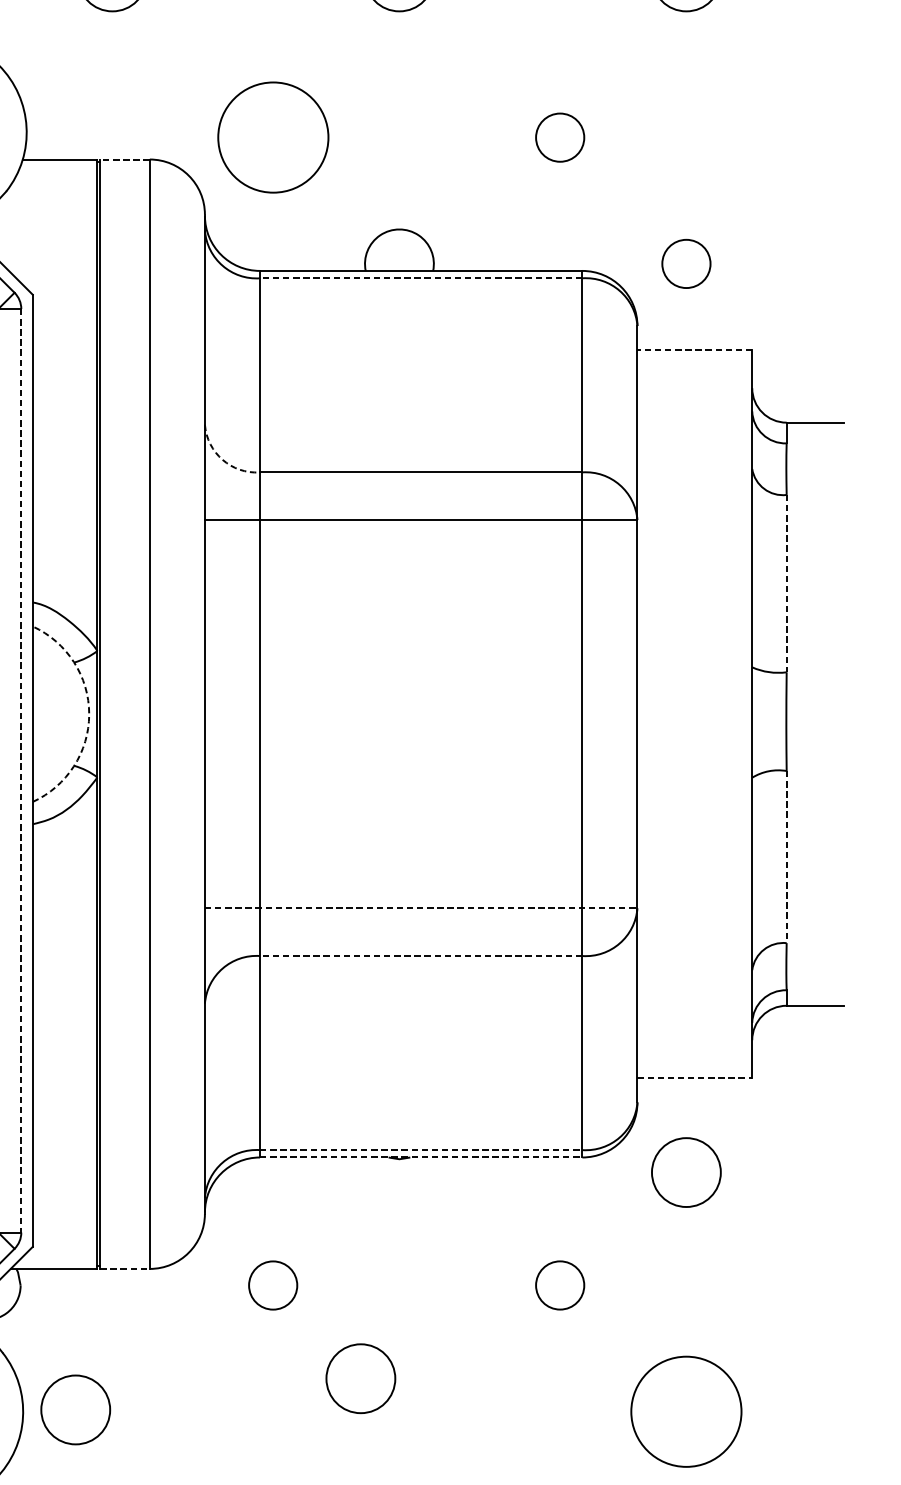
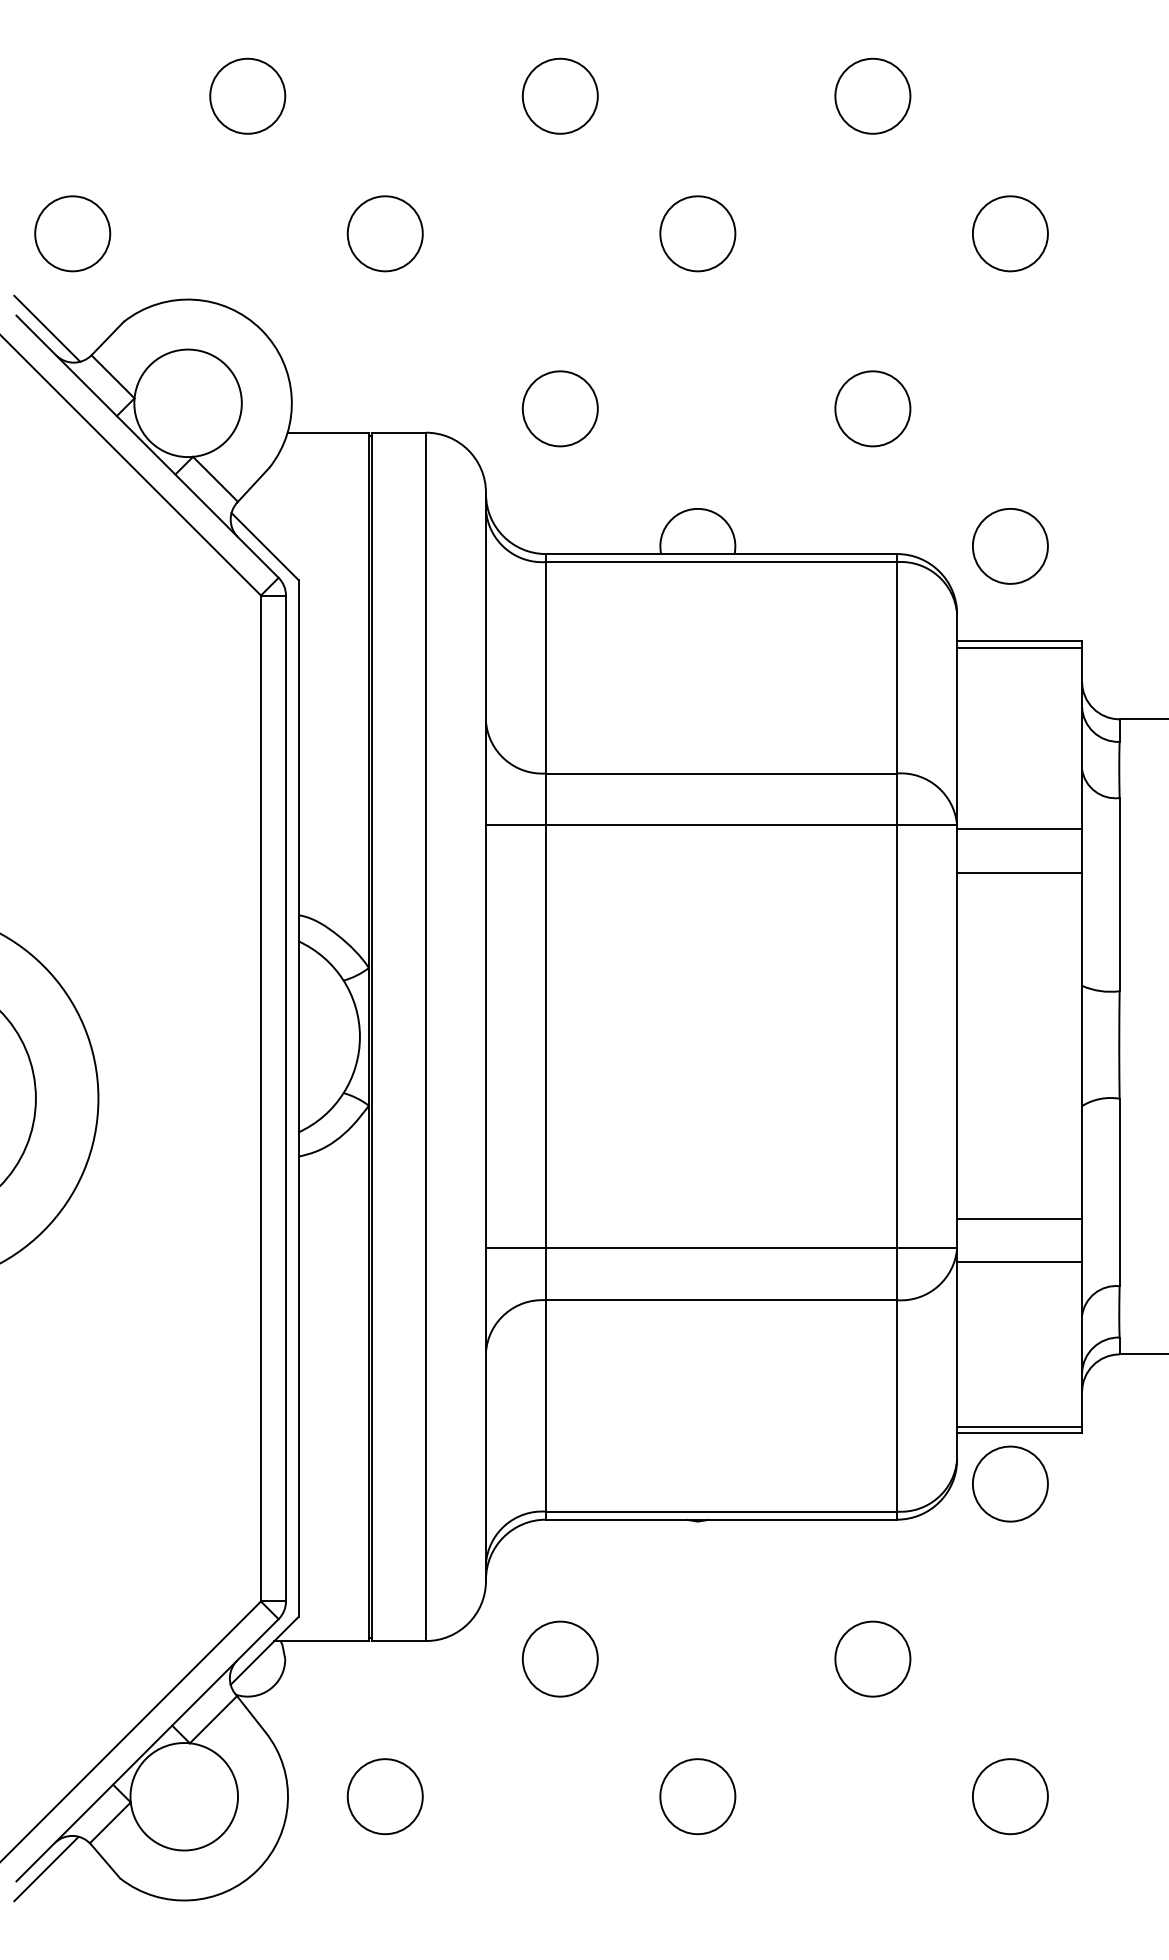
circle: (272, 137) -> (559, 408), size x0.62
circle: (559, 137) -> (872, 408), size x1.43
line: (124, 159) -> (398, 432), dashed -> solid
circle: (686, 264) -> (1010, 546), size x1.43
line: (421, 278) -> (721, 562), dashed -> solid
line: (694, 350) -> (1019, 640), dashed -> solid
line: (694, 357) -> (1019, 648), added
arc: (222, 459) -> (505, 759), dashed -> solid
line: (694, 522) -> (1019, 828), added
line: (694, 563) -> (1019, 872), added
line: (786, 583) -> (1119, 894), dashed -> solid
arc: (88, 713) -> (359, 1036), dashed -> solid
line: (20, 770) -> (285, 1098), dashed -> solid
line: (786, 857) -> (1119, 1192), dashed -> solid
line: (694, 881) -> (1019, 1219), added
line: (421, 908) -> (721, 1248), dashed -> solid
line: (694, 920) -> (1019, 1261), added
line: (421, 956) -> (721, 1300), dashed -> solid
line: (694, 1072) -> (1019, 1427), added
line: (694, 1078) -> (1019, 1433), dashed -> solid
line: (421, 1149) -> (721, 1511), dashed -> solid
line: (421, 1157) -> (721, 1519), dashed -> solid
circle: (686, 1172) -> (1010, 1483), moved
line: (125, 1269) -> (399, 1641), dashed -> solid
circle: (272, 1284) -> (559, 1658), size x1.43
circle: (559, 1284) -> (872, 1658), size x1.43
circle: (360, 1378) -> (697, 1796), moved
circle: (75, 1409) -> (384, 1796), moved
circle: (685, 1411) -> (1009, 1796), size x0.62

